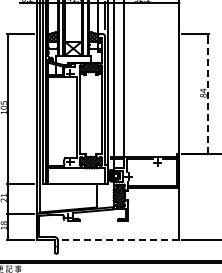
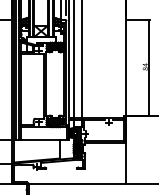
line: (207, 94) -> (148, 67), dashed -> solid
line: (118, 239) -> (77, 184), dashed -> solid

